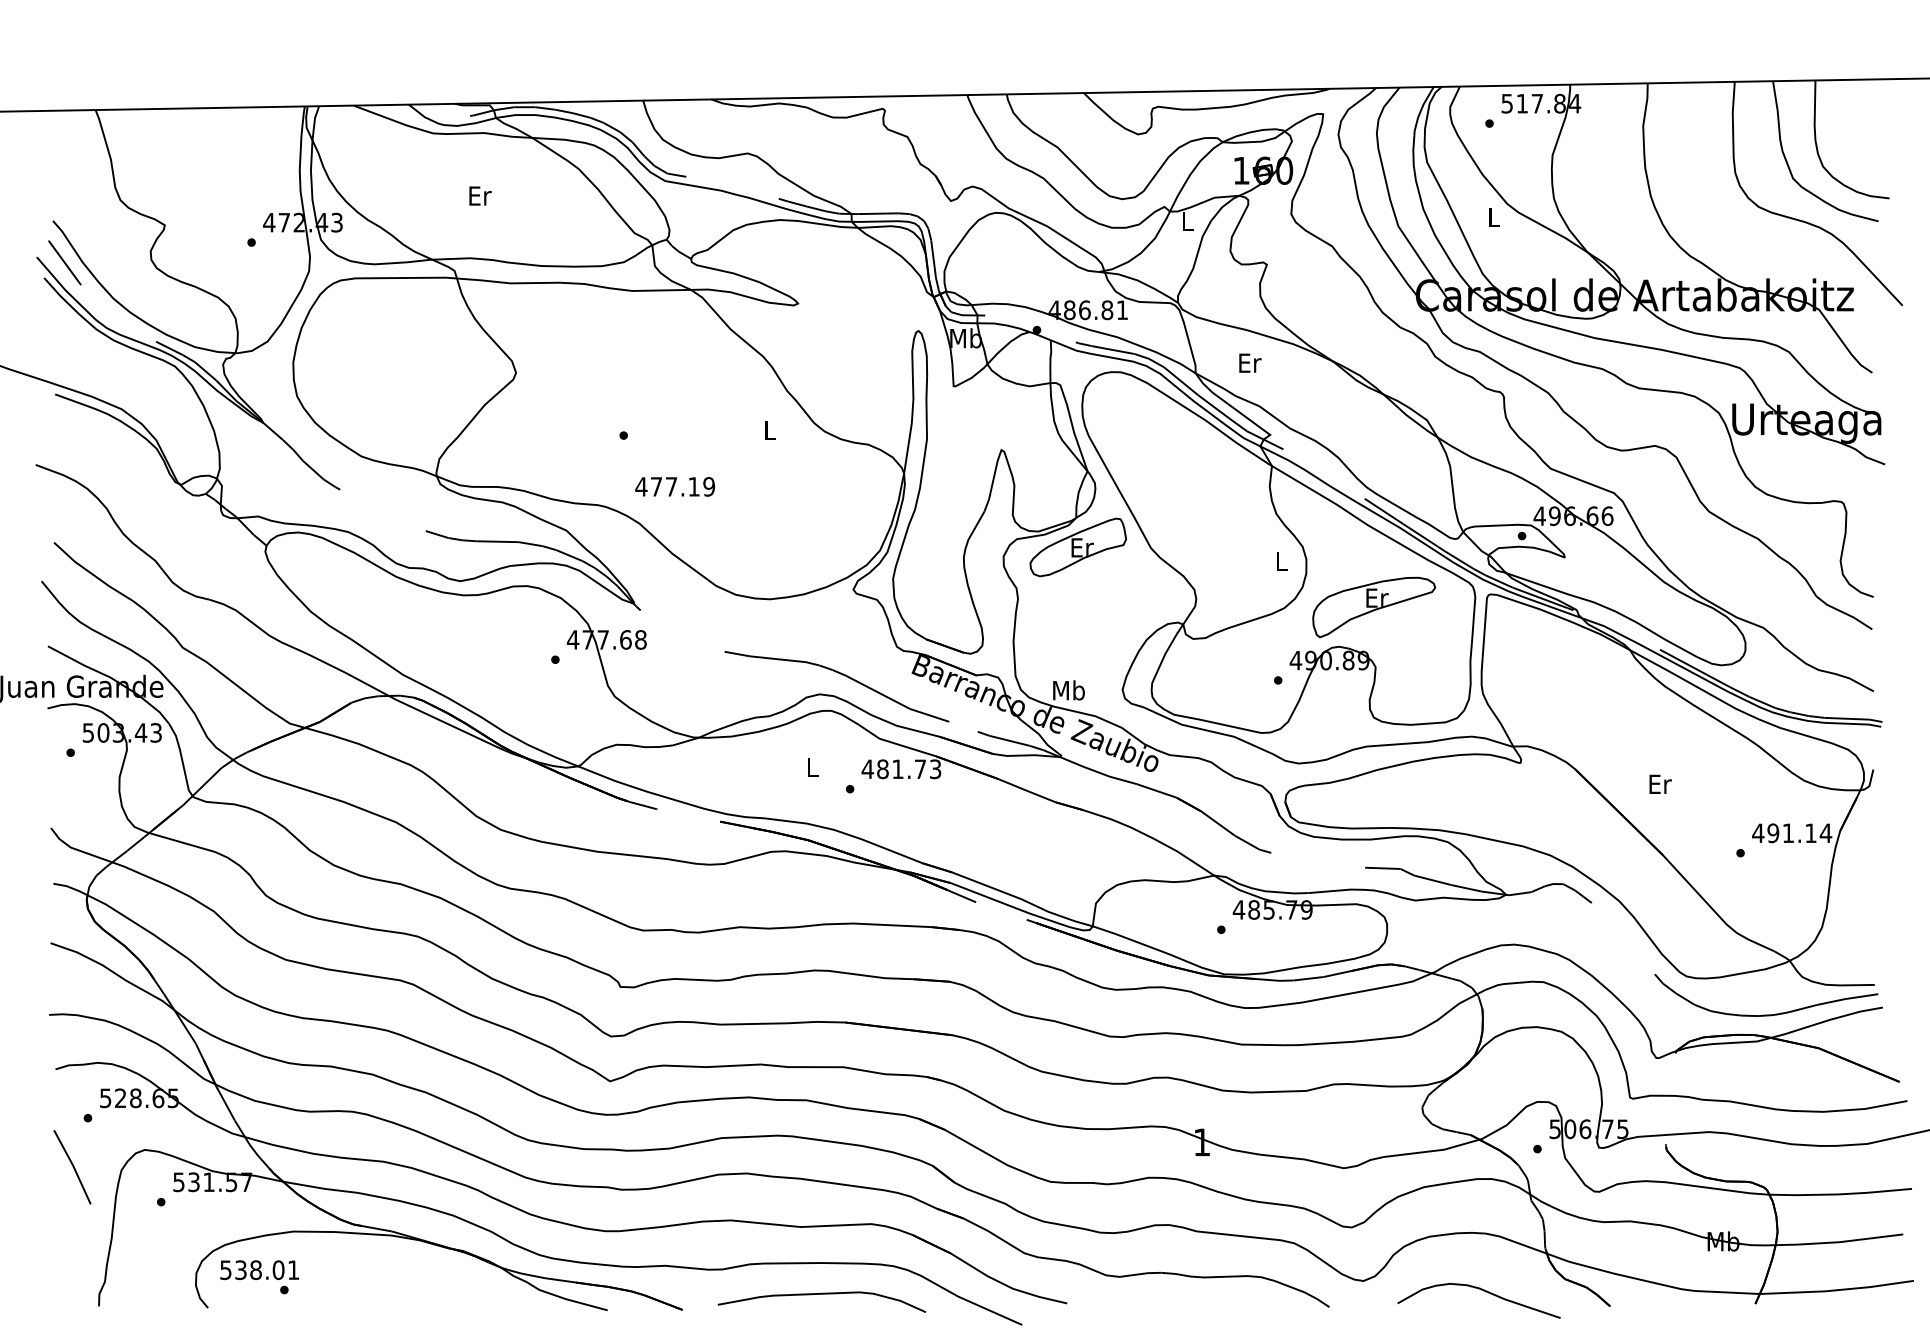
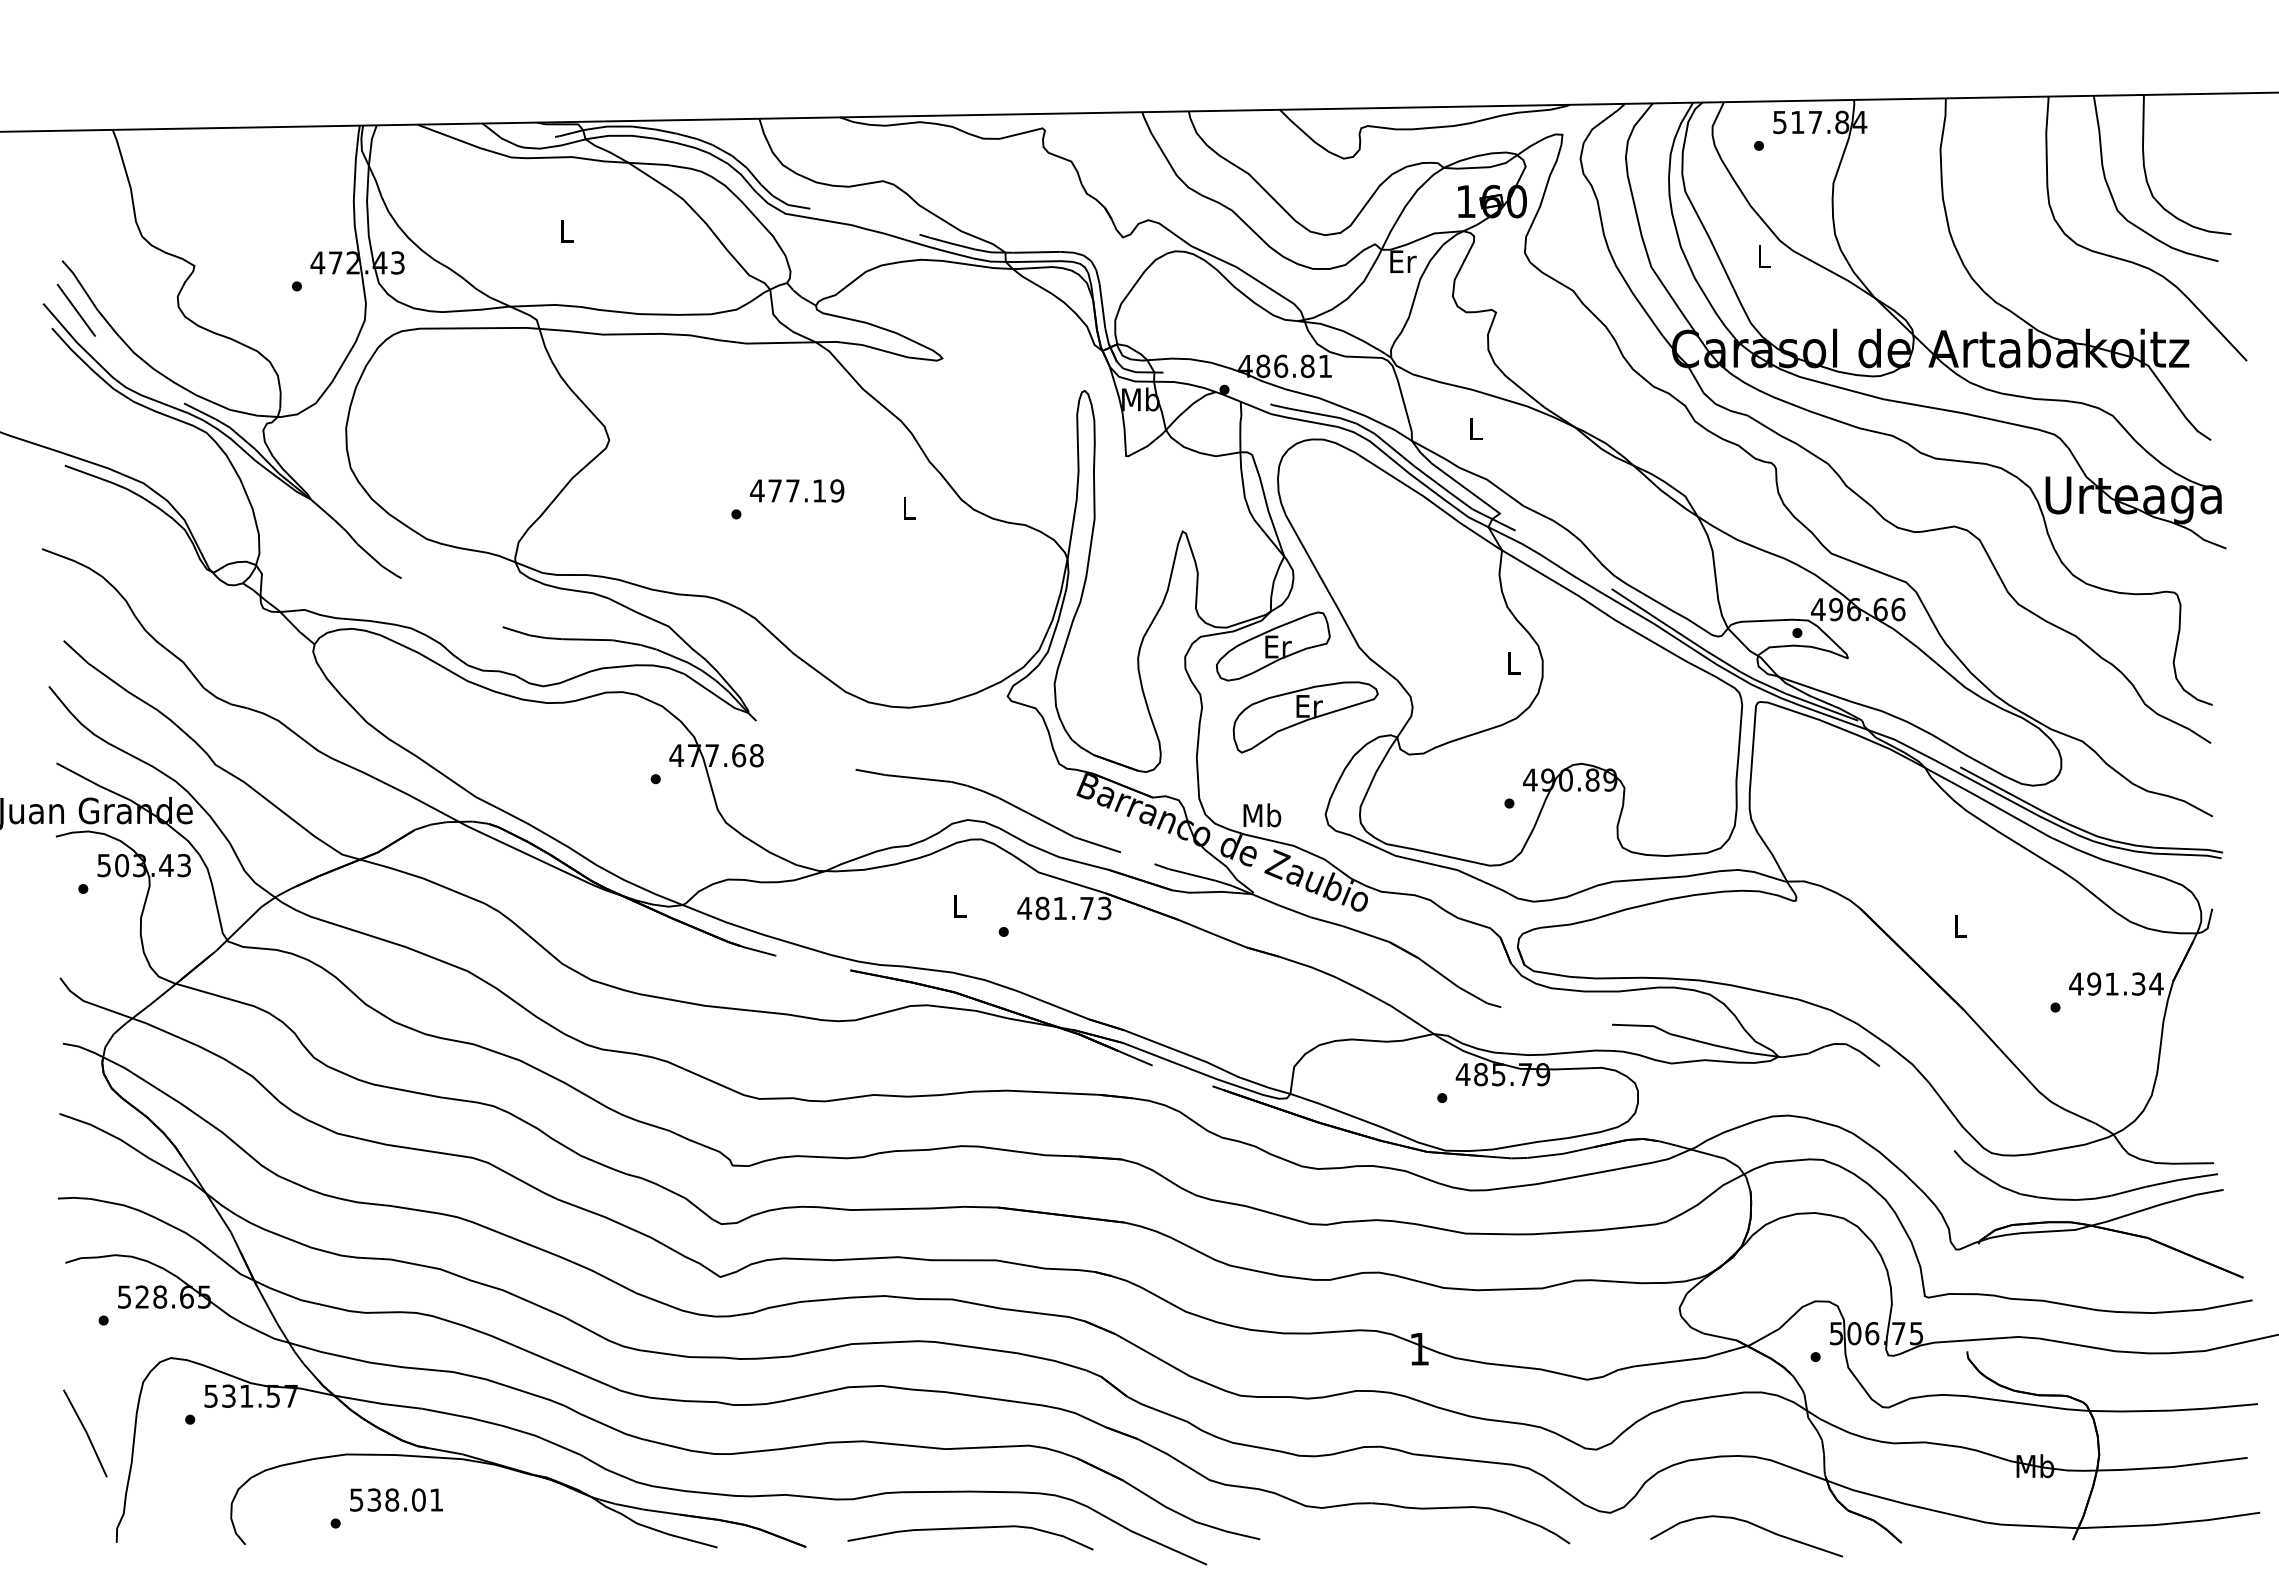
text: (480, 196) -> (567, 231), Er -> L
text: (1188, 221) -> (1403, 261), L -> Er
text: (1250, 362) -> (1476, 428), Er -> L
text: (675, 486) -> (797, 490), moved
part: (1373, 607) -> (1305, 717), moved
text: (1660, 784) -> (1961, 926), Er -> L
text: (1810, 832) -> (2138, 983), 491.14 -> 491.34
line: (72, 1166) -> (85, 1432), moved
text: (259, 1269) -> (396, 1499), moved

